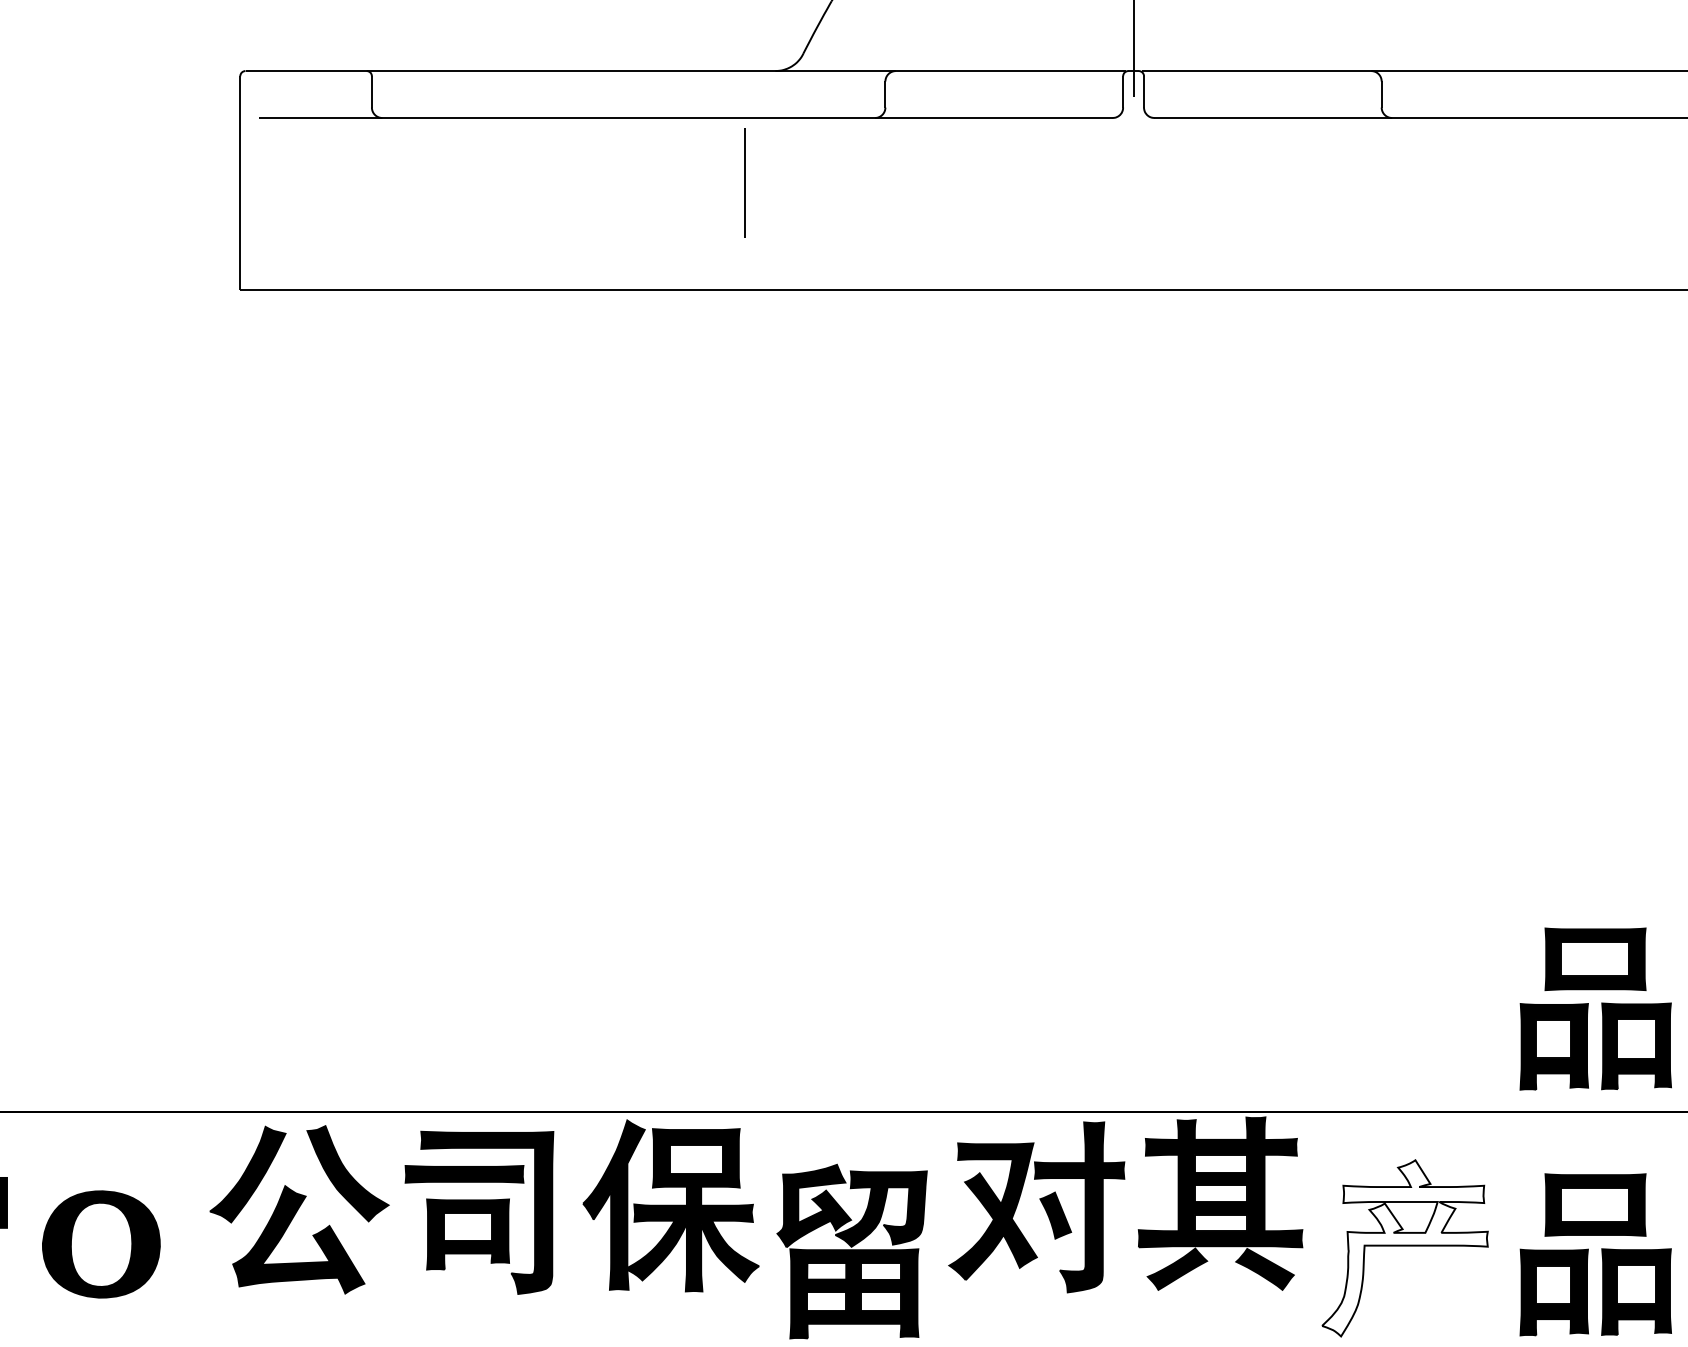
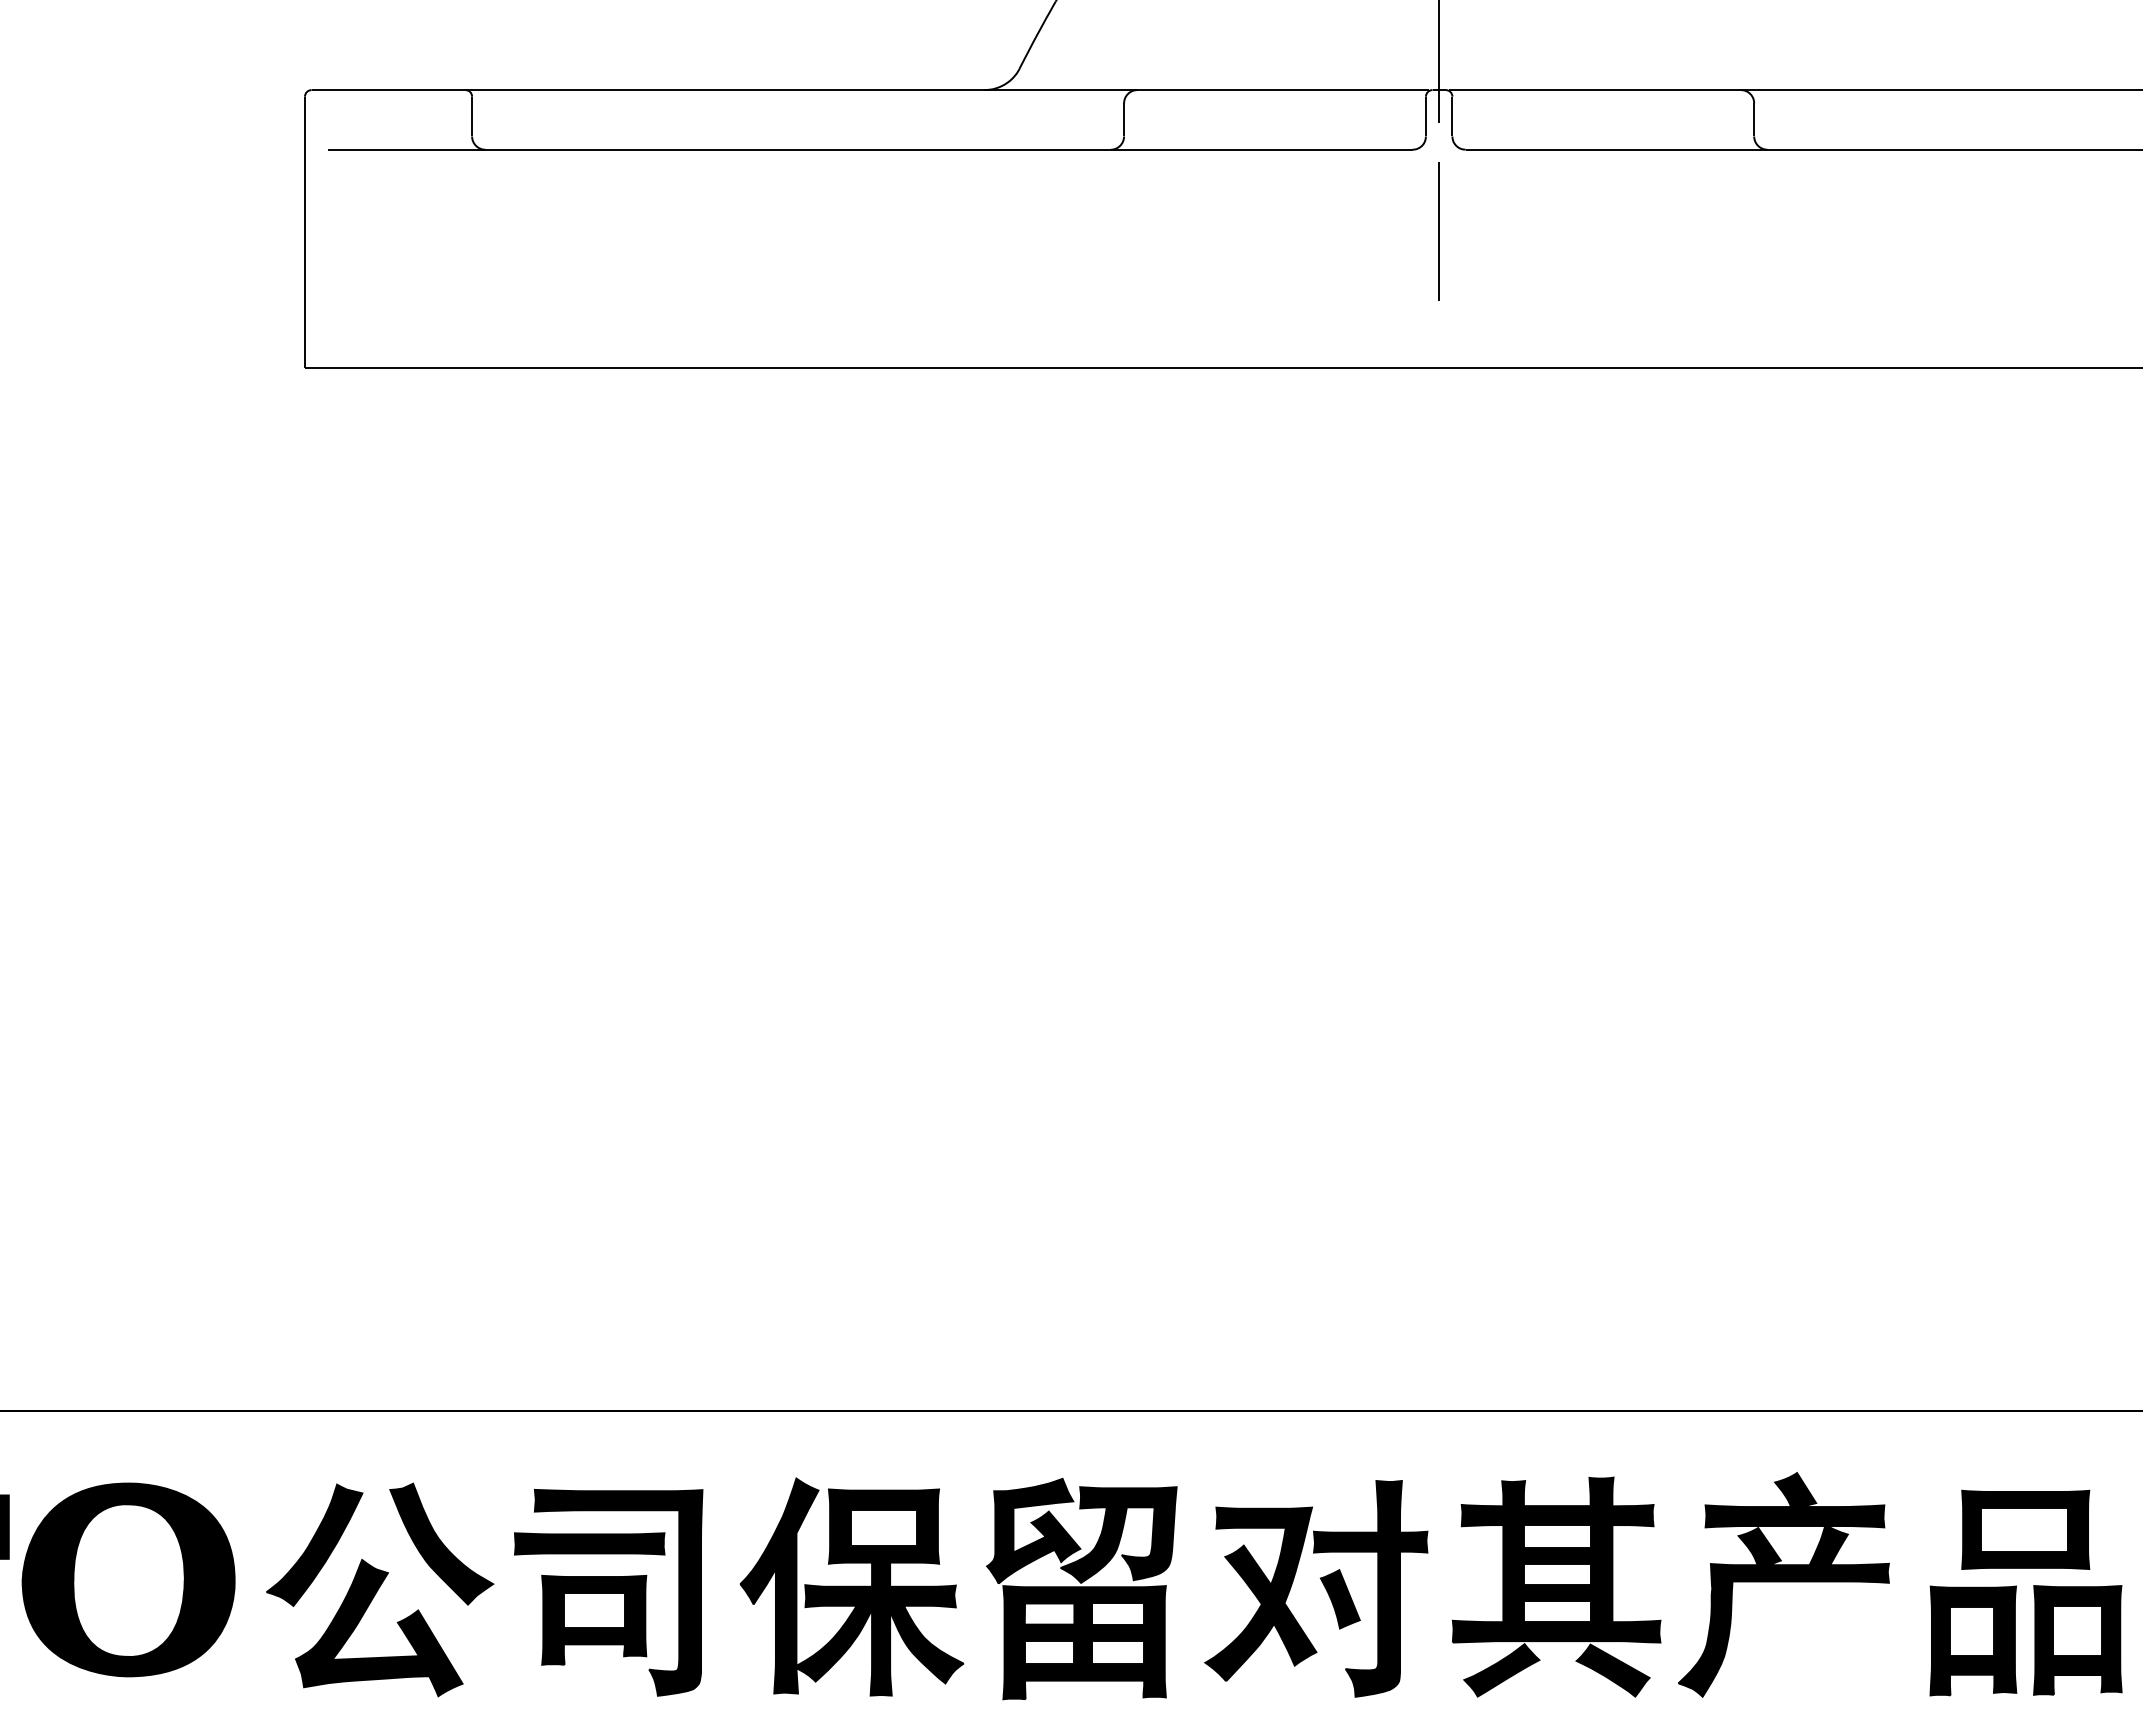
line: (744, 182) -> (1438, 231), moved
part: (1601, 1008) -> (2033, 1280), removed
part: (1220, 1203) -> (1556, 1586), moved
part: (1042, 1204) -> (1323, 1585), moved
part: (670, 1205) -> (851, 1586), moved
part: (299, 1209) -> (380, 1589), moved
part: (479, 1212) -> (608, 1592), moved
part: (101, 1244) -> (128, 1579), size x1.43
fill: (1404, 1248) -> (1783, 1584), added

